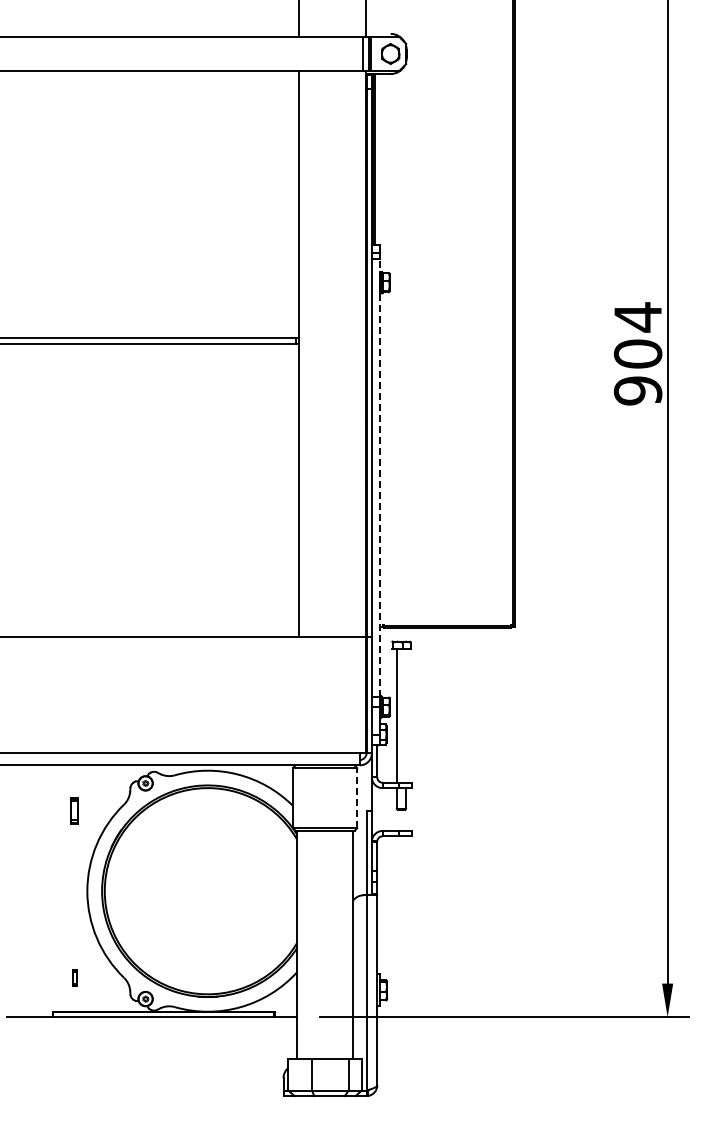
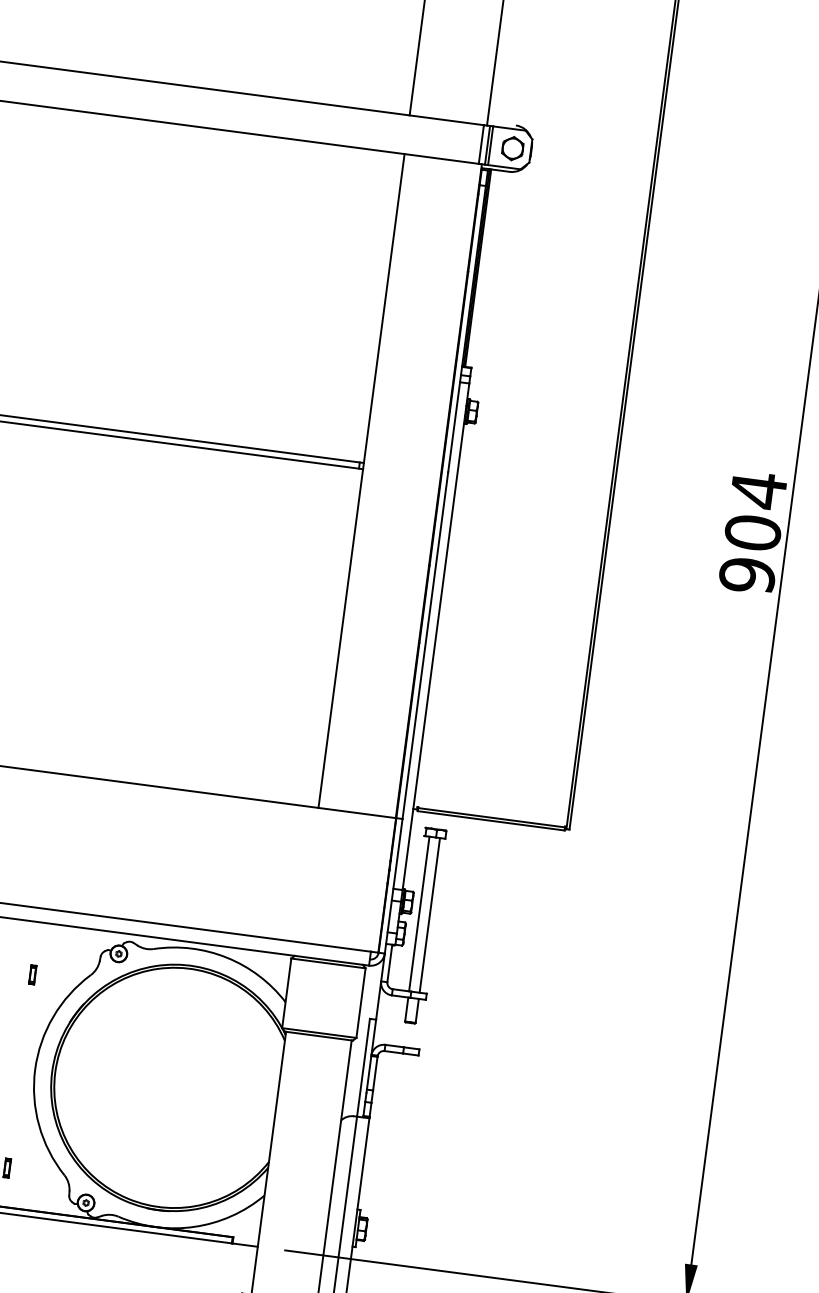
line: (379, 477) -> (435, 636), dashed -> solid
line: (405, 715) -> (429, 914), added
line: (357, 797) -> (361, 1002), dashed -> solid
part: (74, 810) -> (32, 974), size x0.62

